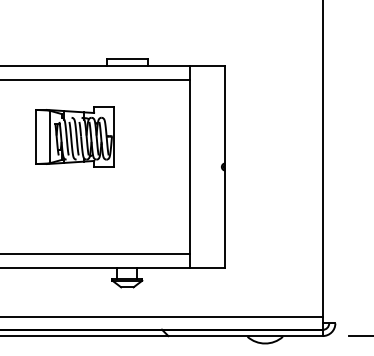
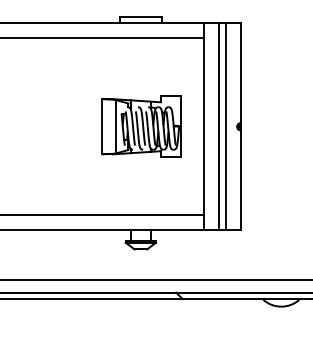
part: (74, 136) -> (140, 126), moved
line: (204, 166) -> (219, 126), added
line: (210, 166) -> (225, 126), added

